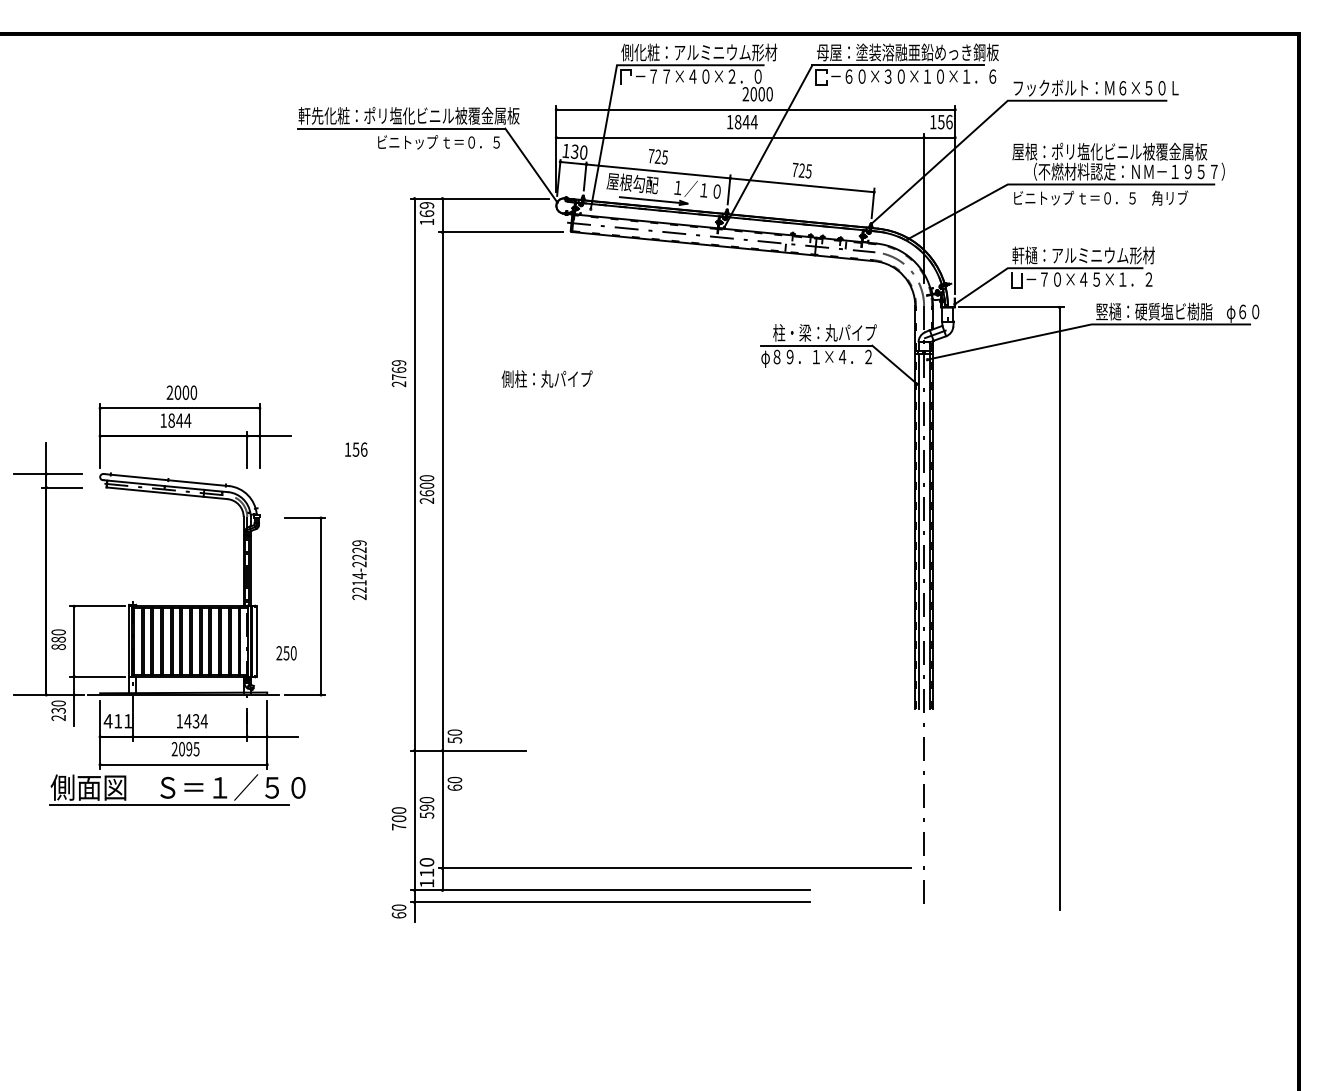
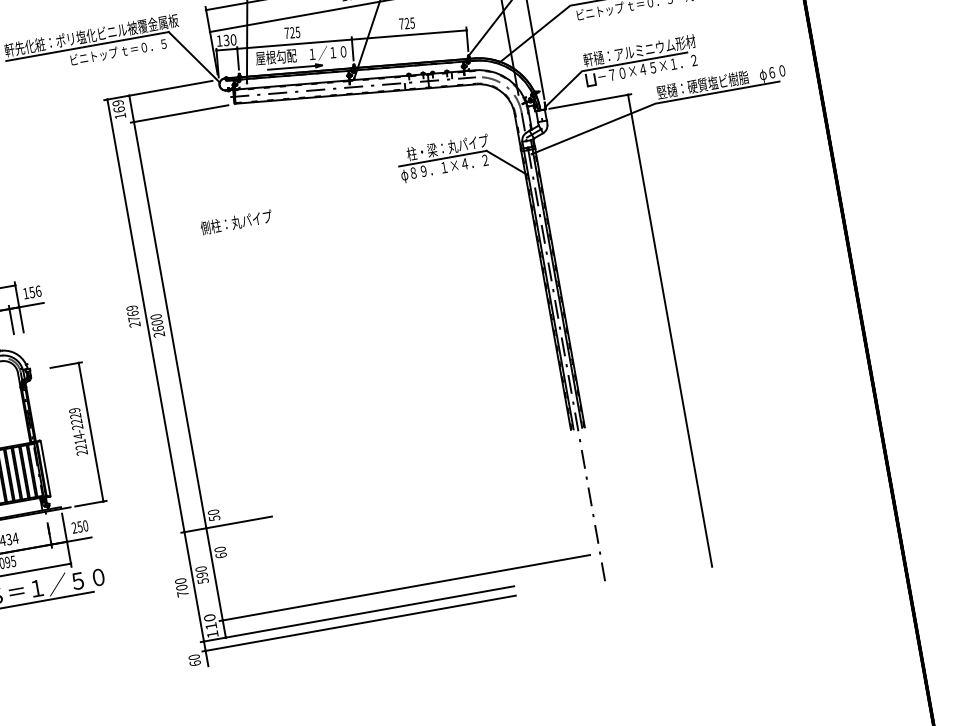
text: (398, 373) -> (133, 316), moved
text: (356, 449) -> (32, 292), moved
text: (359, 569) -> (78, 431), moved
text: (286, 653) -> (80, 527), moved

